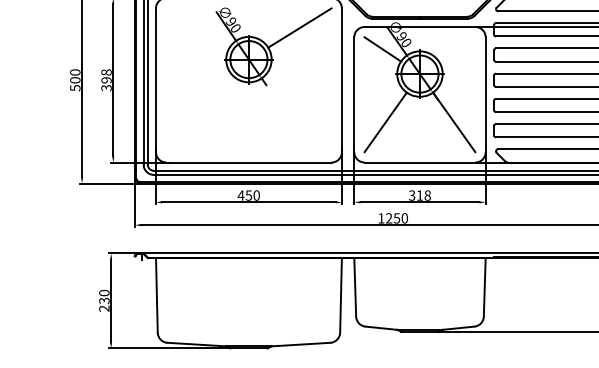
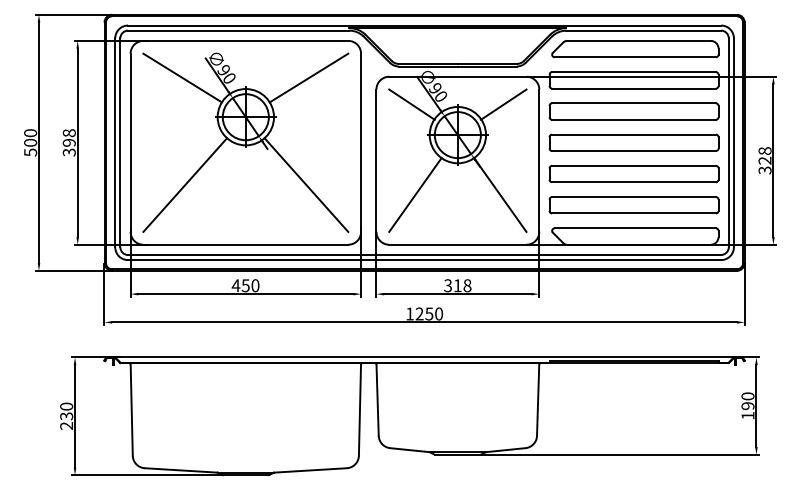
line: (197, 27) -> (182, 77), added
line: (456, 49) -> (503, 104), added
line: (200, 113) -> (185, 184), added
line: (297, 113) -> (306, 184), added

